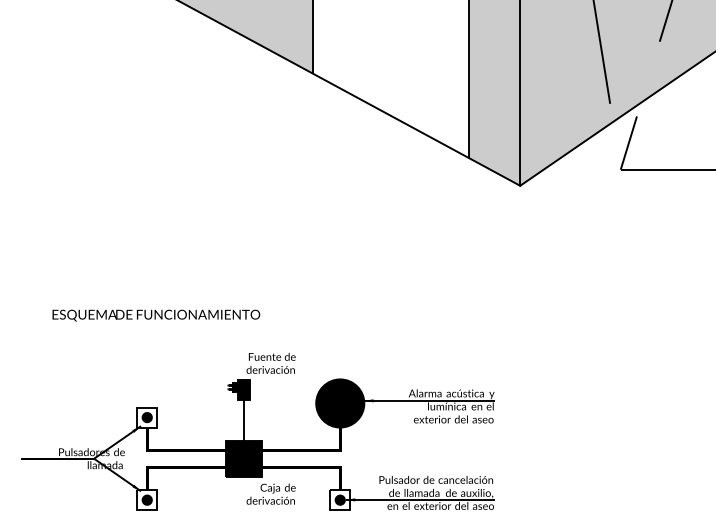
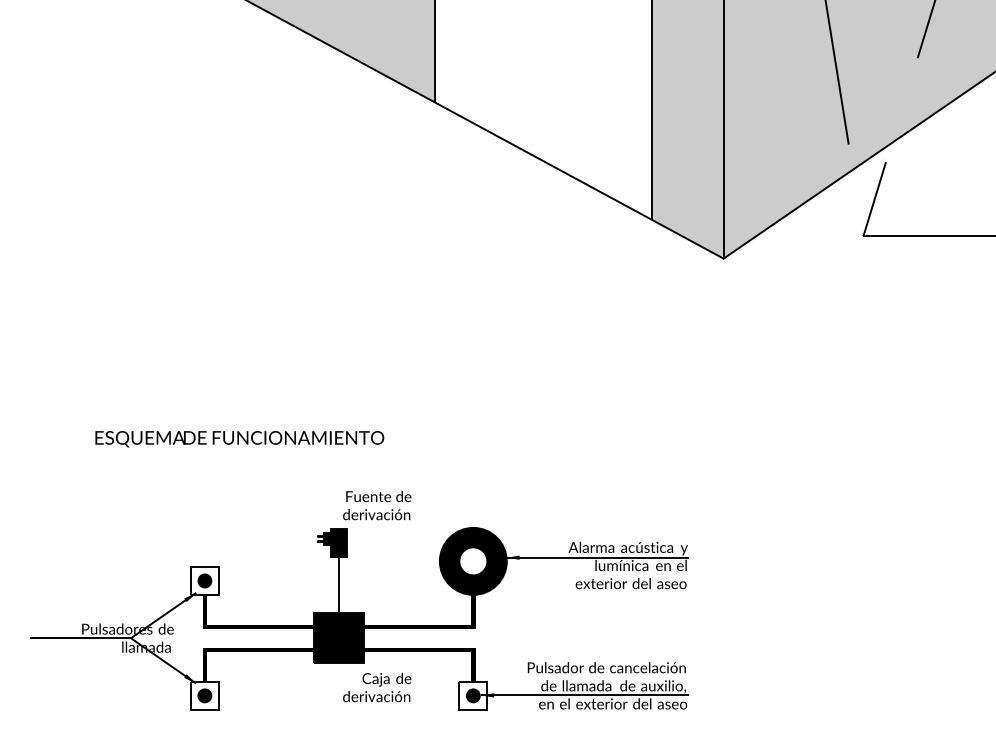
text: (156, 315) -> (240, 439), moved
fill: (340, 403) -> (473, 561), removed

